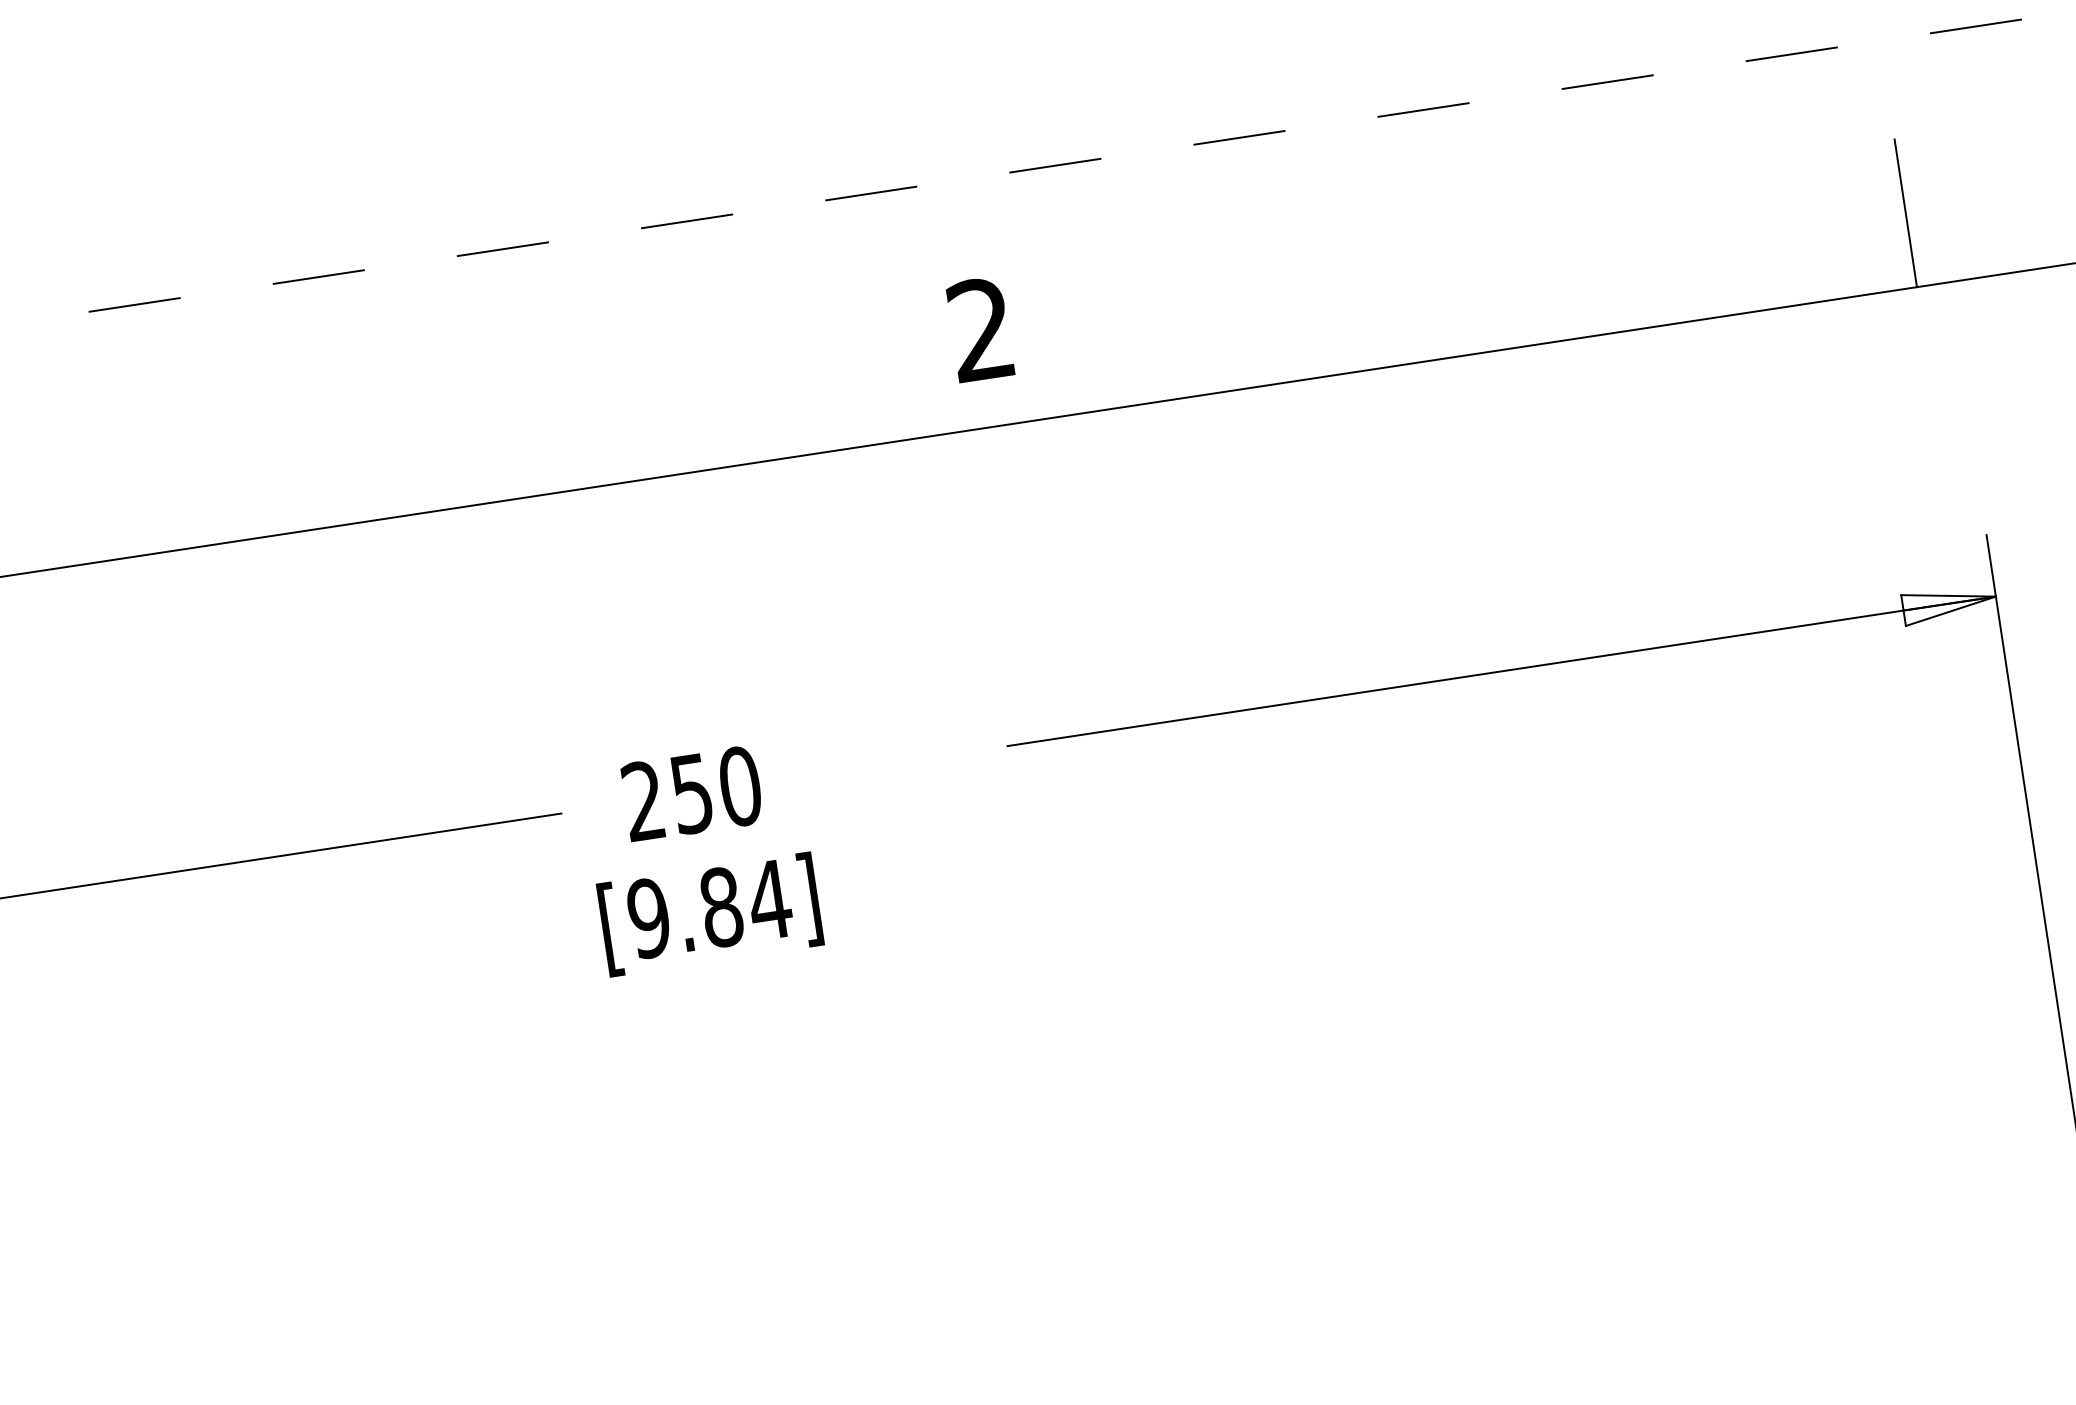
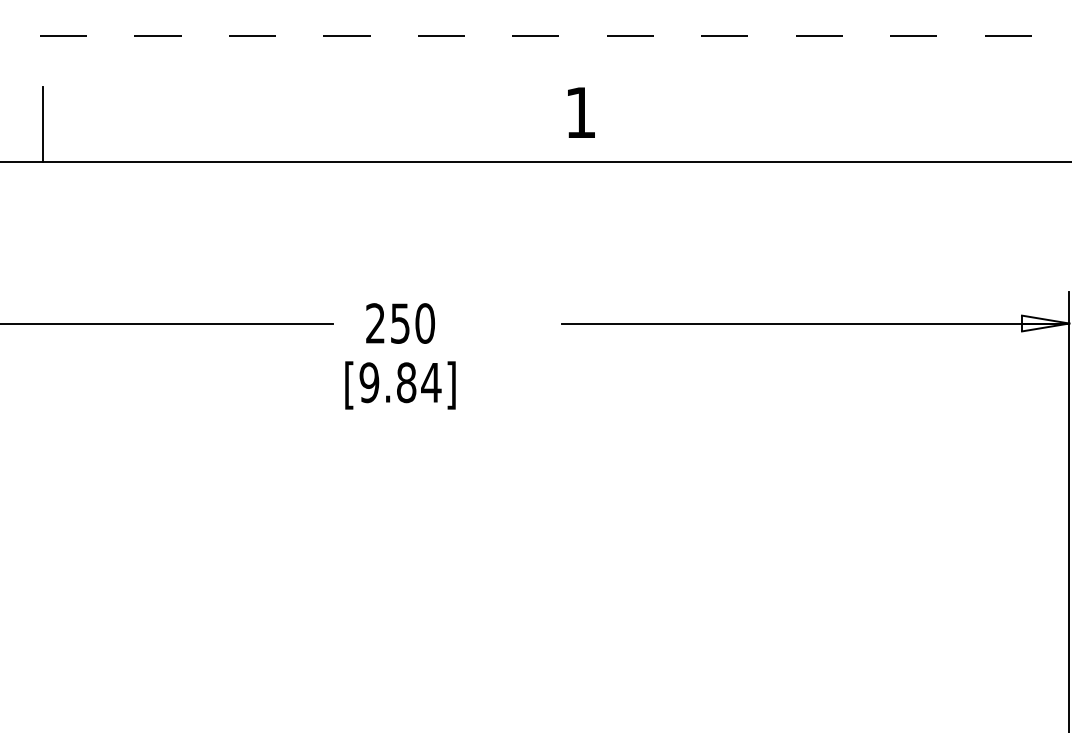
line: (1906, 213) -> (1053, 124), removed
text: (978, 327) -> (579, 111), 2 -> 1

